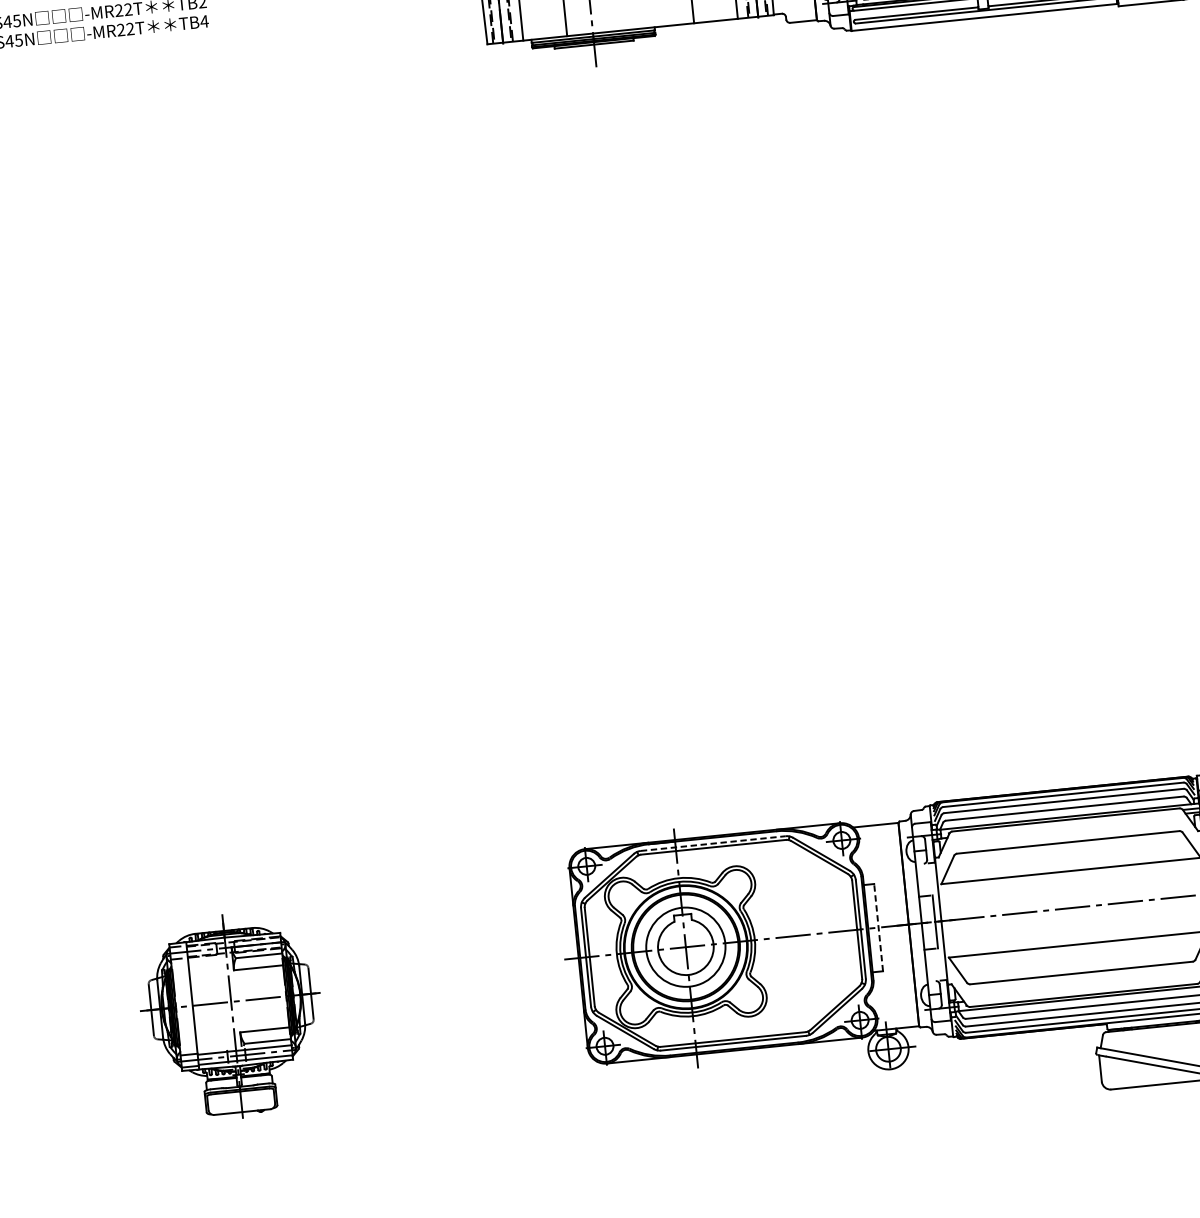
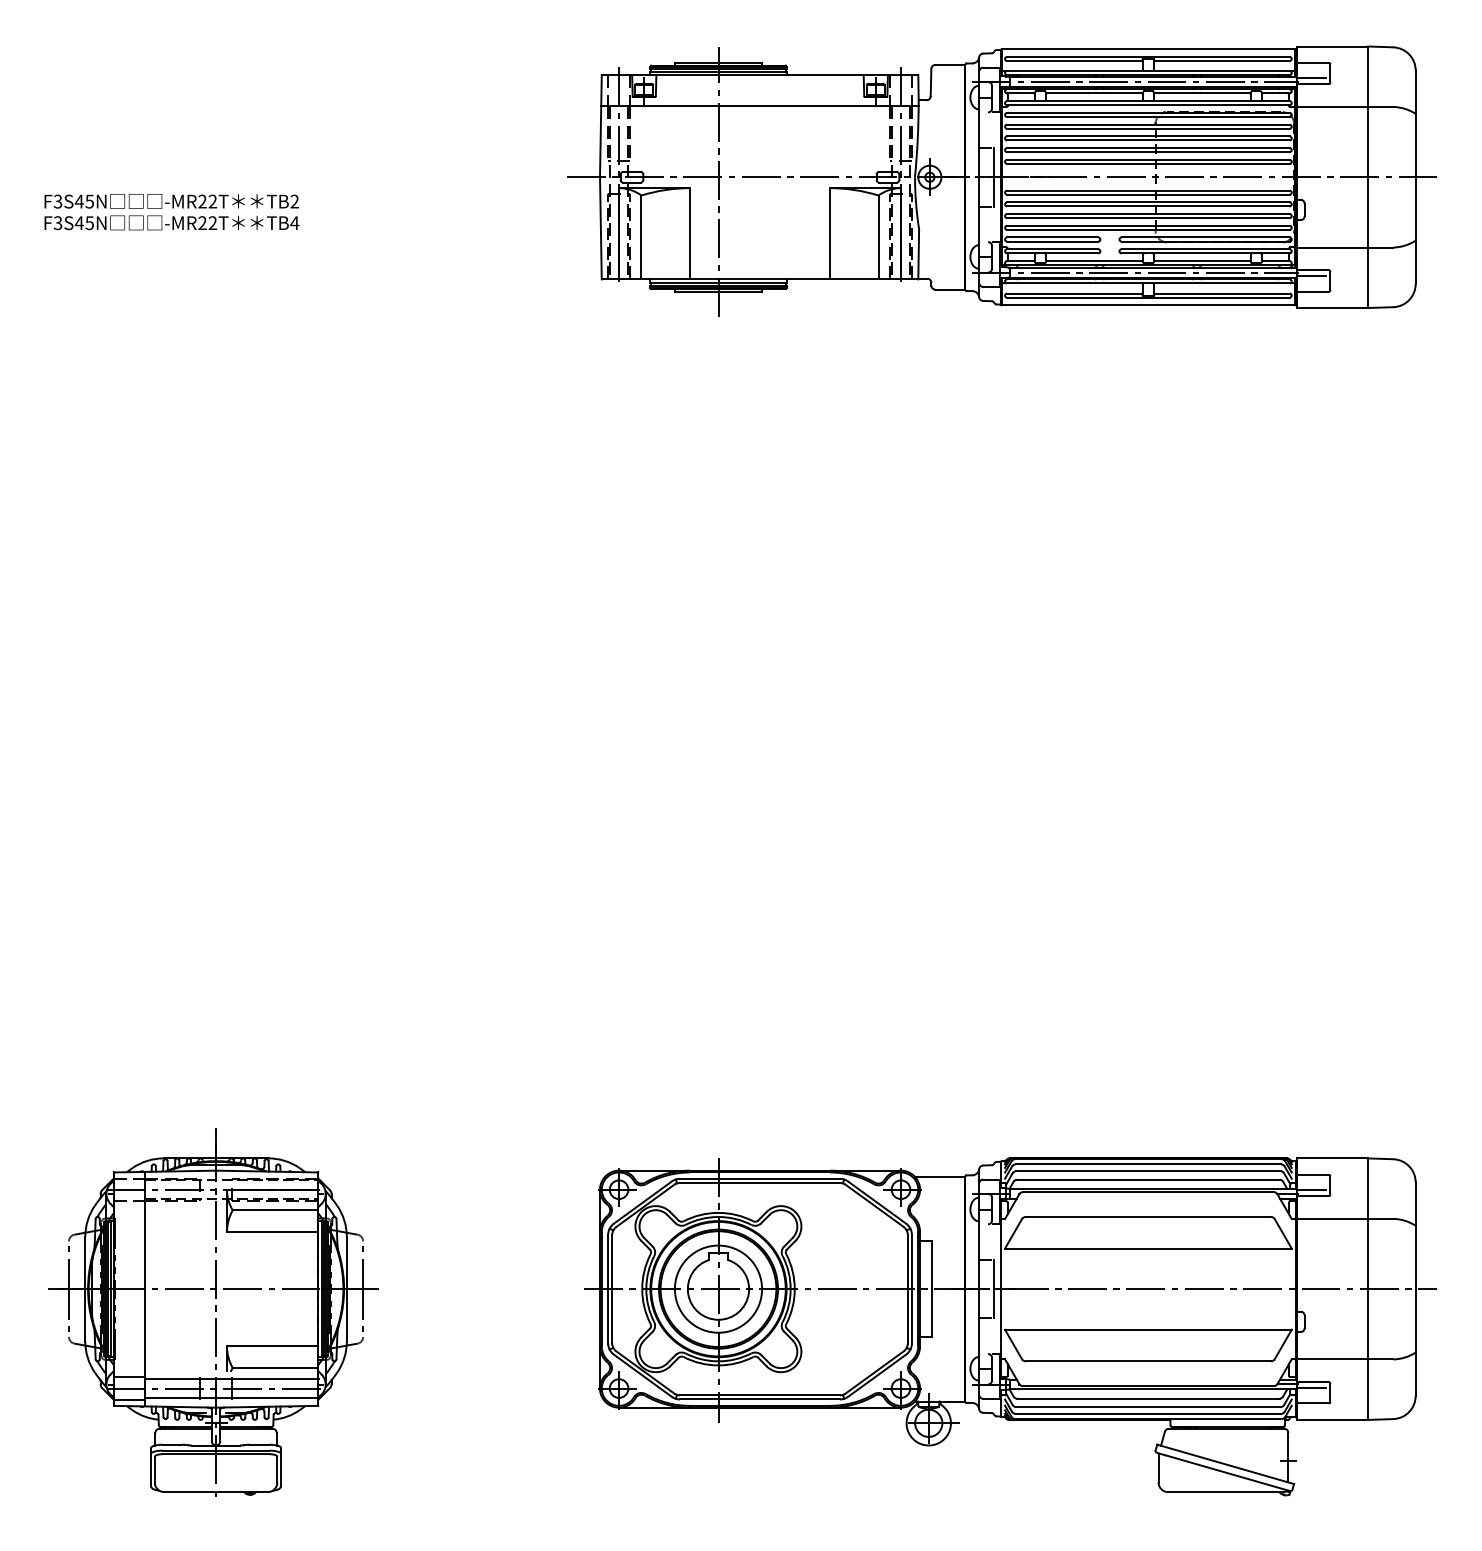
line: (713, 843) -> (760, 1178), dashed -> solid
line: (878, 927) -> (931, 1288), dashed -> solid
part: (231, 1014) -> (213, 1312), size x1.67

